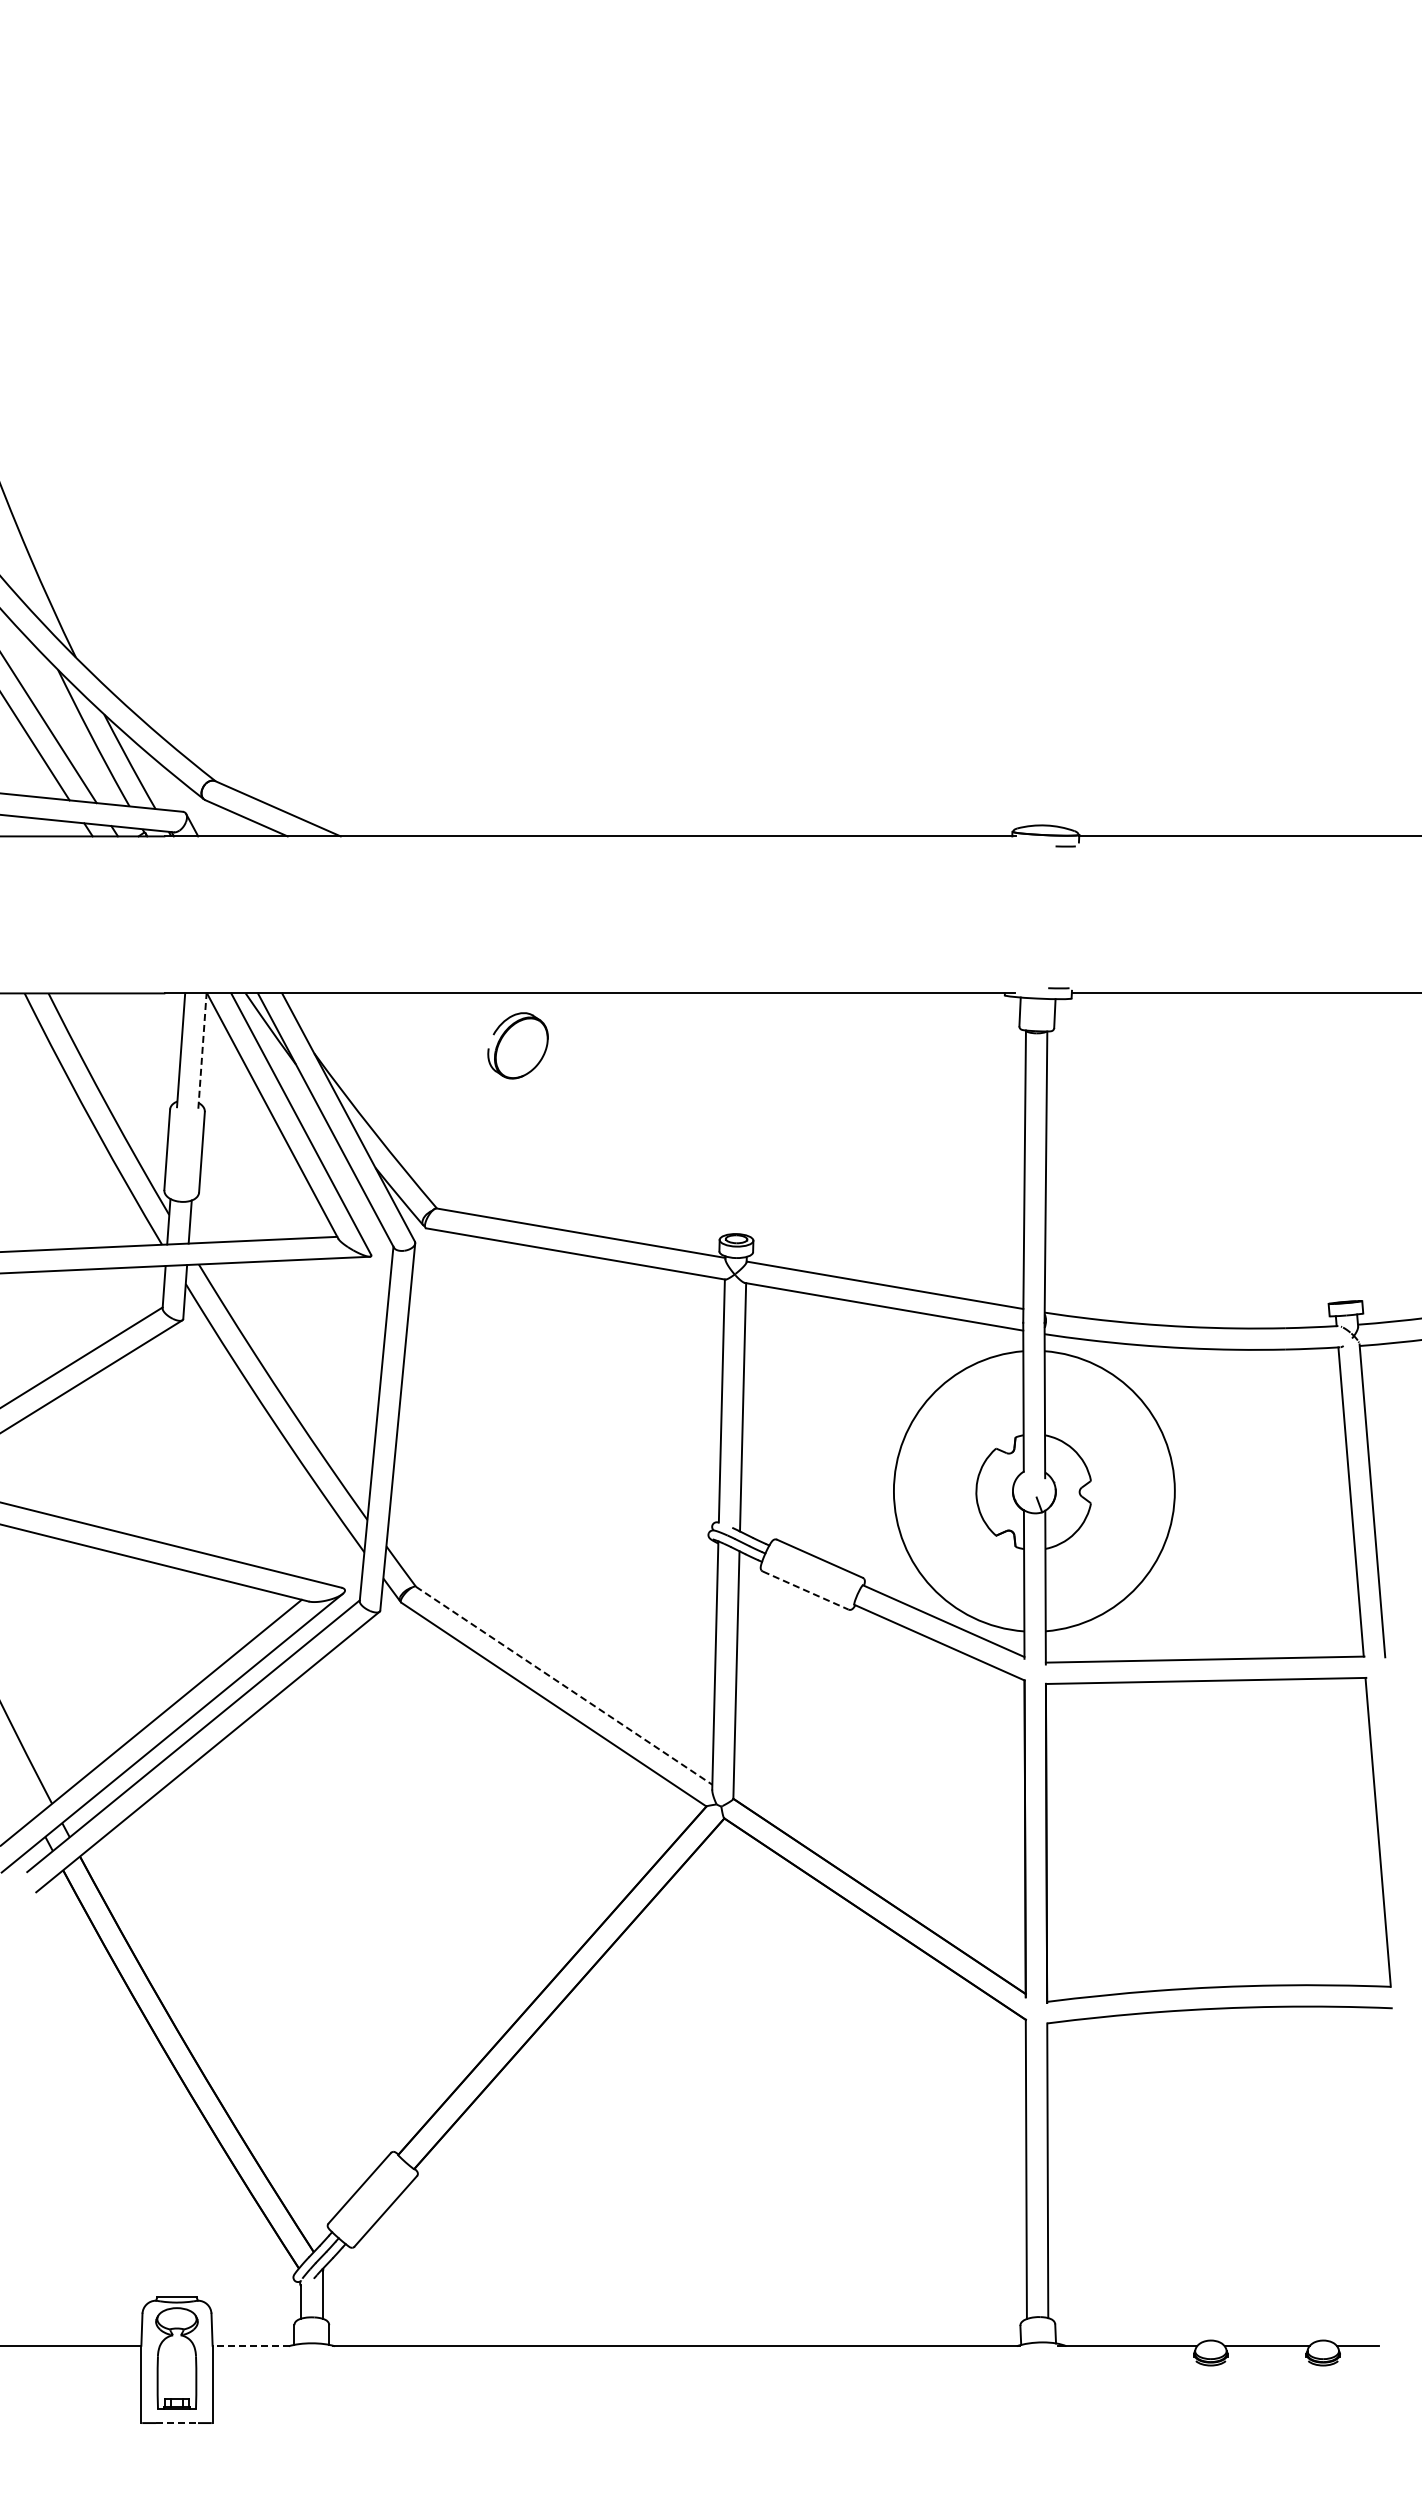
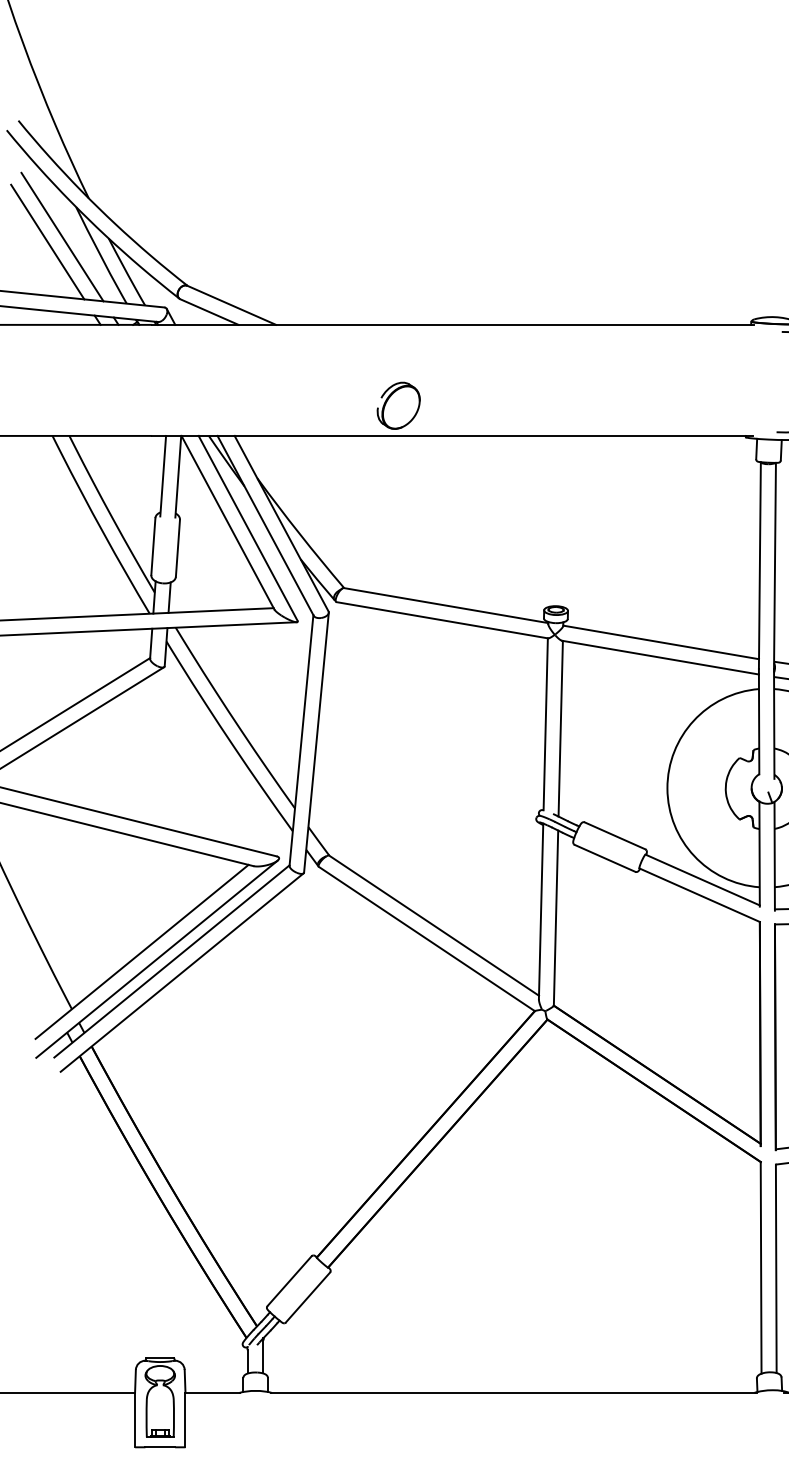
part: (517, 1045) -> (398, 405), moved
line: (202, 1051) -> (178, 477), dashed -> solid
line: (805, 1590) -> (604, 858), dashed -> solid
line: (564, 1686) -> (434, 926), dashed -> solid
line: (251, 2346) -> (212, 1393), dashed -> solid
line: (177, 2423) -> (160, 1447), dashed -> solid

